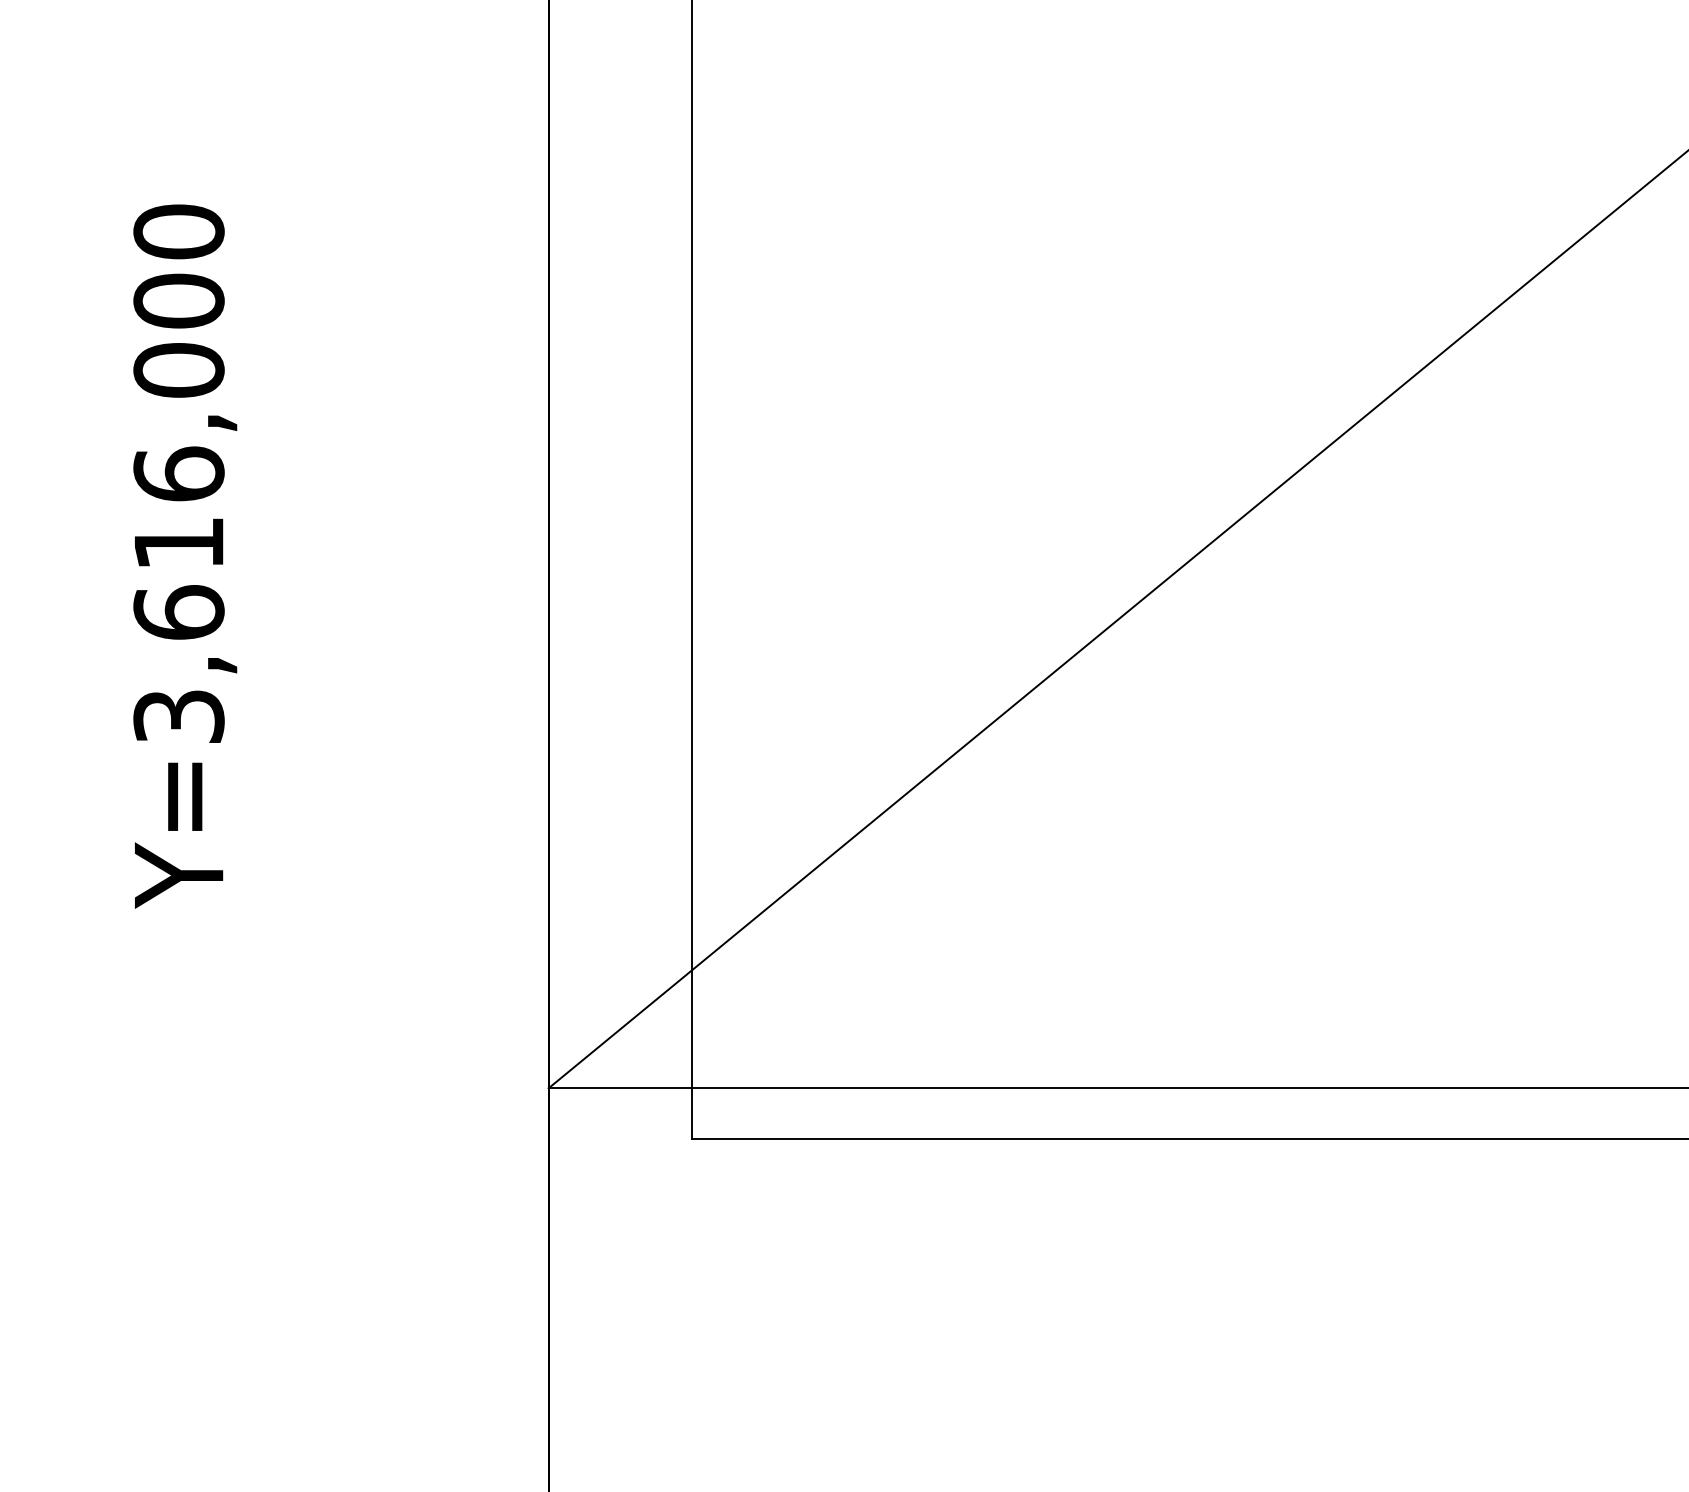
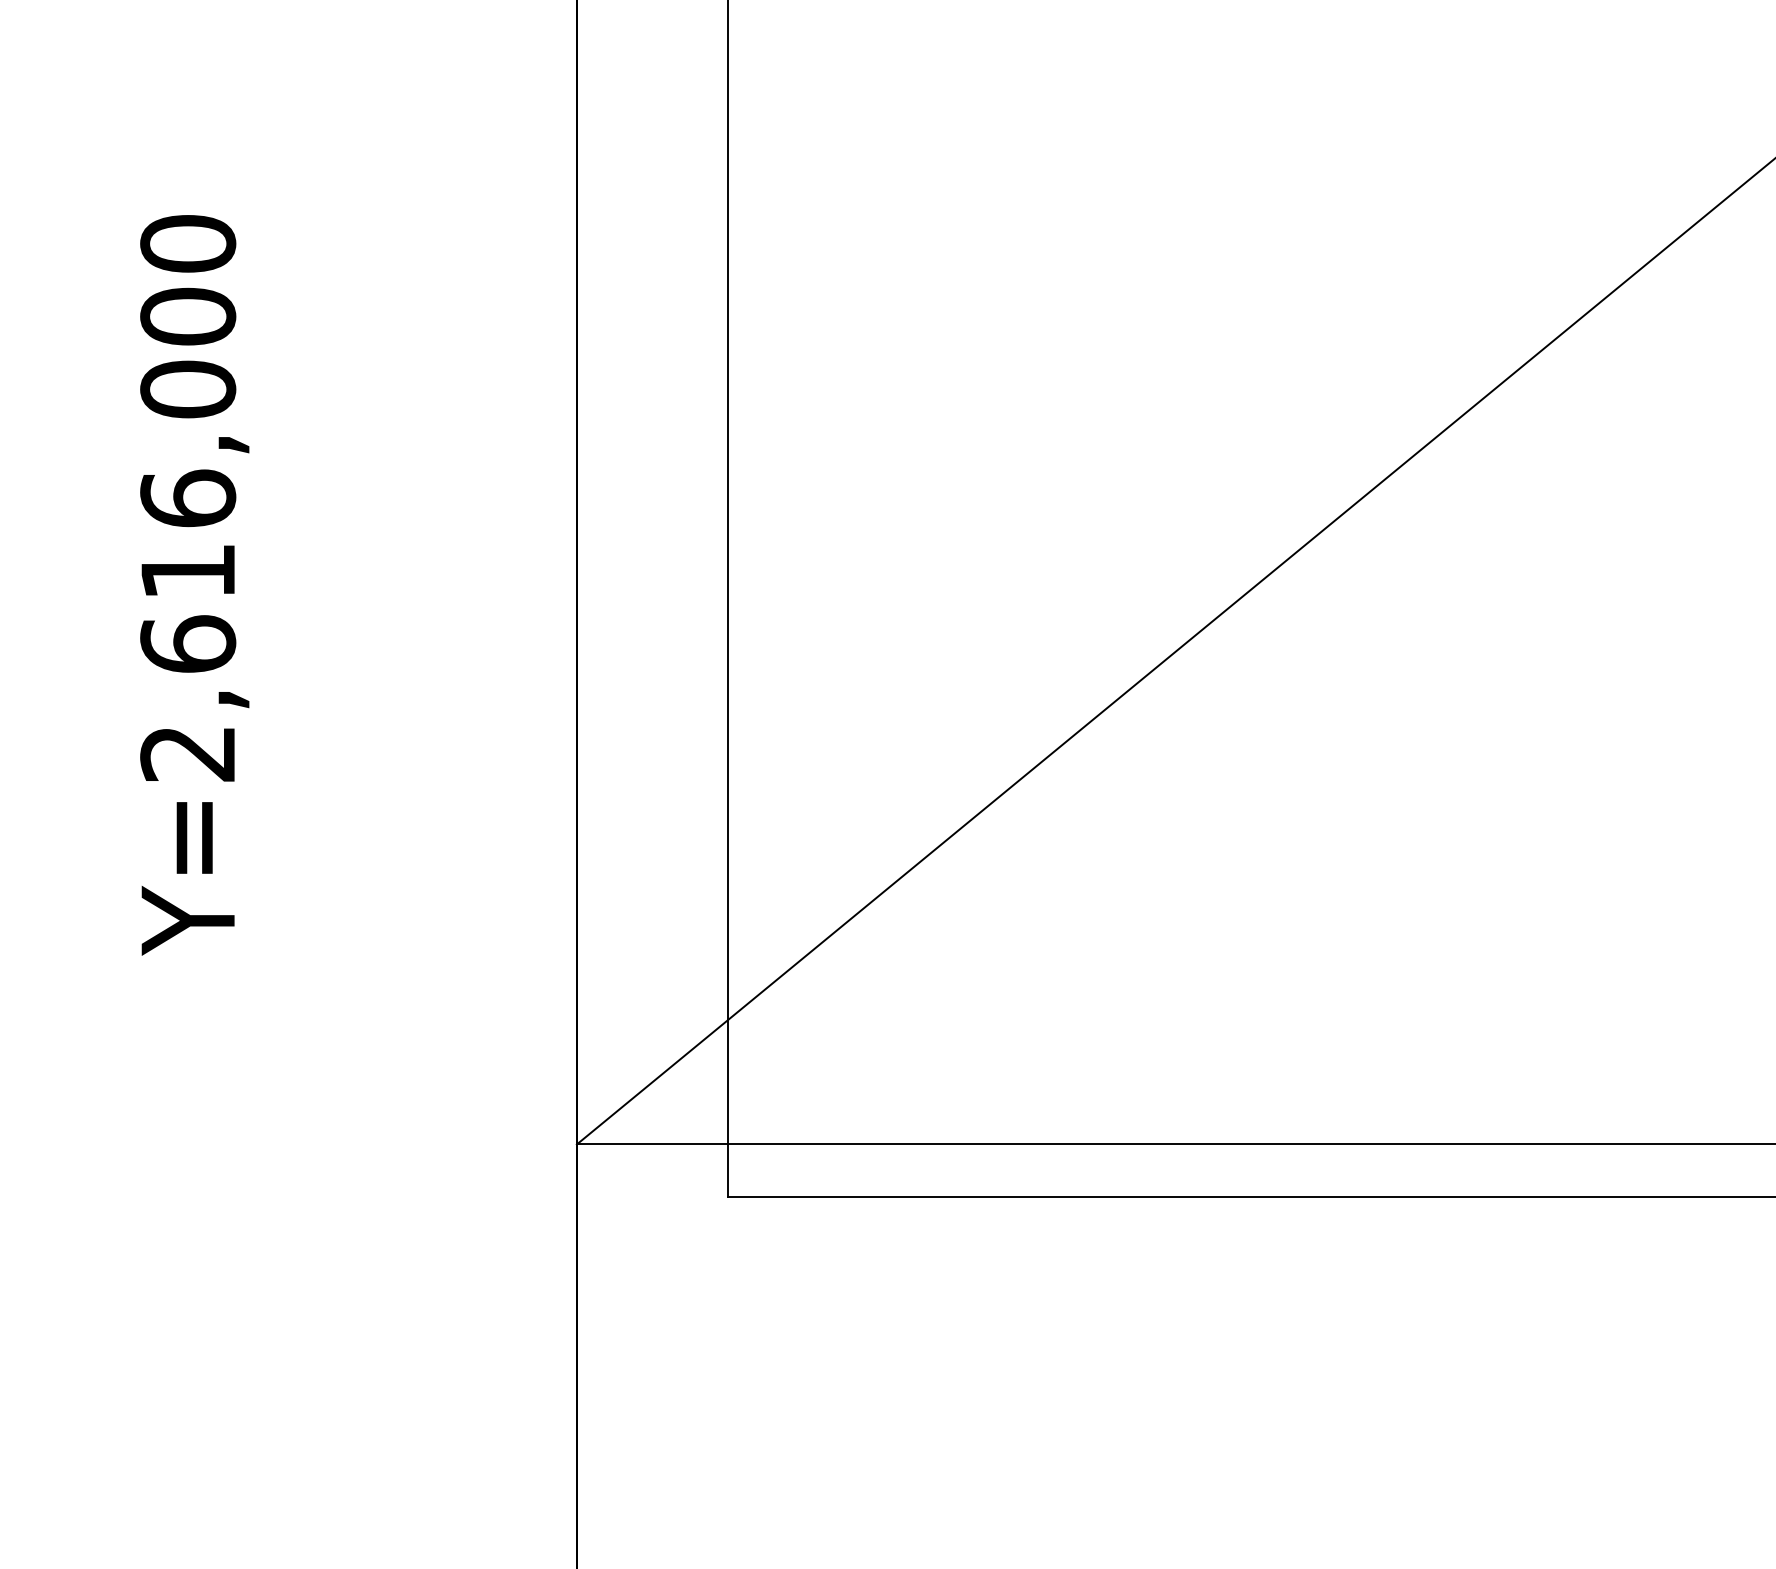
text: (178, 716) -> (187, 753), Y=3,616,000 -> Y=2,616,000

